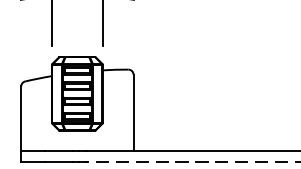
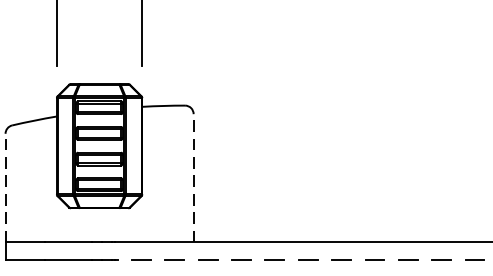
line: (133, 112) -> (193, 177), solid -> dashed
line: (21, 118) -> (5, 187), solid -> dashed

